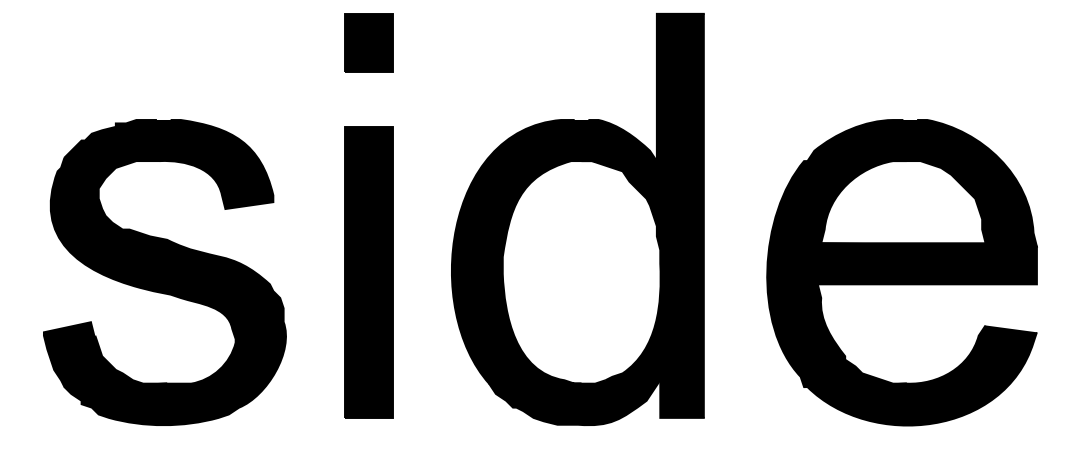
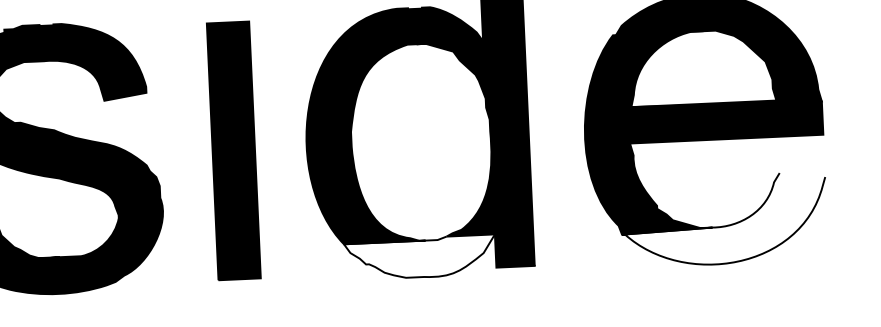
fill: (920, 375) -> (724, 219), removed
fill: (574, 402) -> (420, 257), removed

